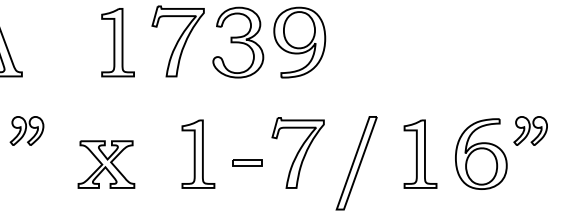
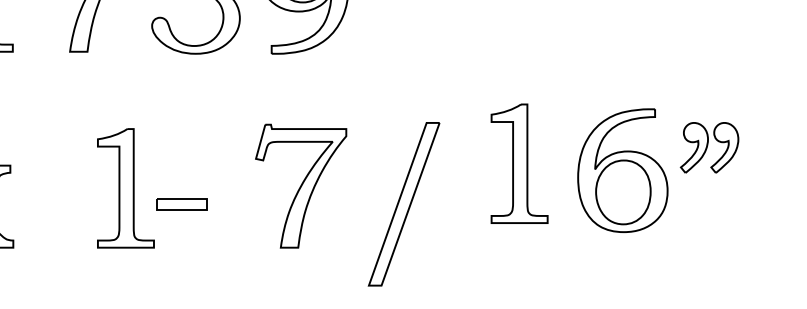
part: (420, 153) -> (519, 162), moved
part: (481, 153) -> (623, 169), moved
part: (247, 162) -> (182, 202), moved

